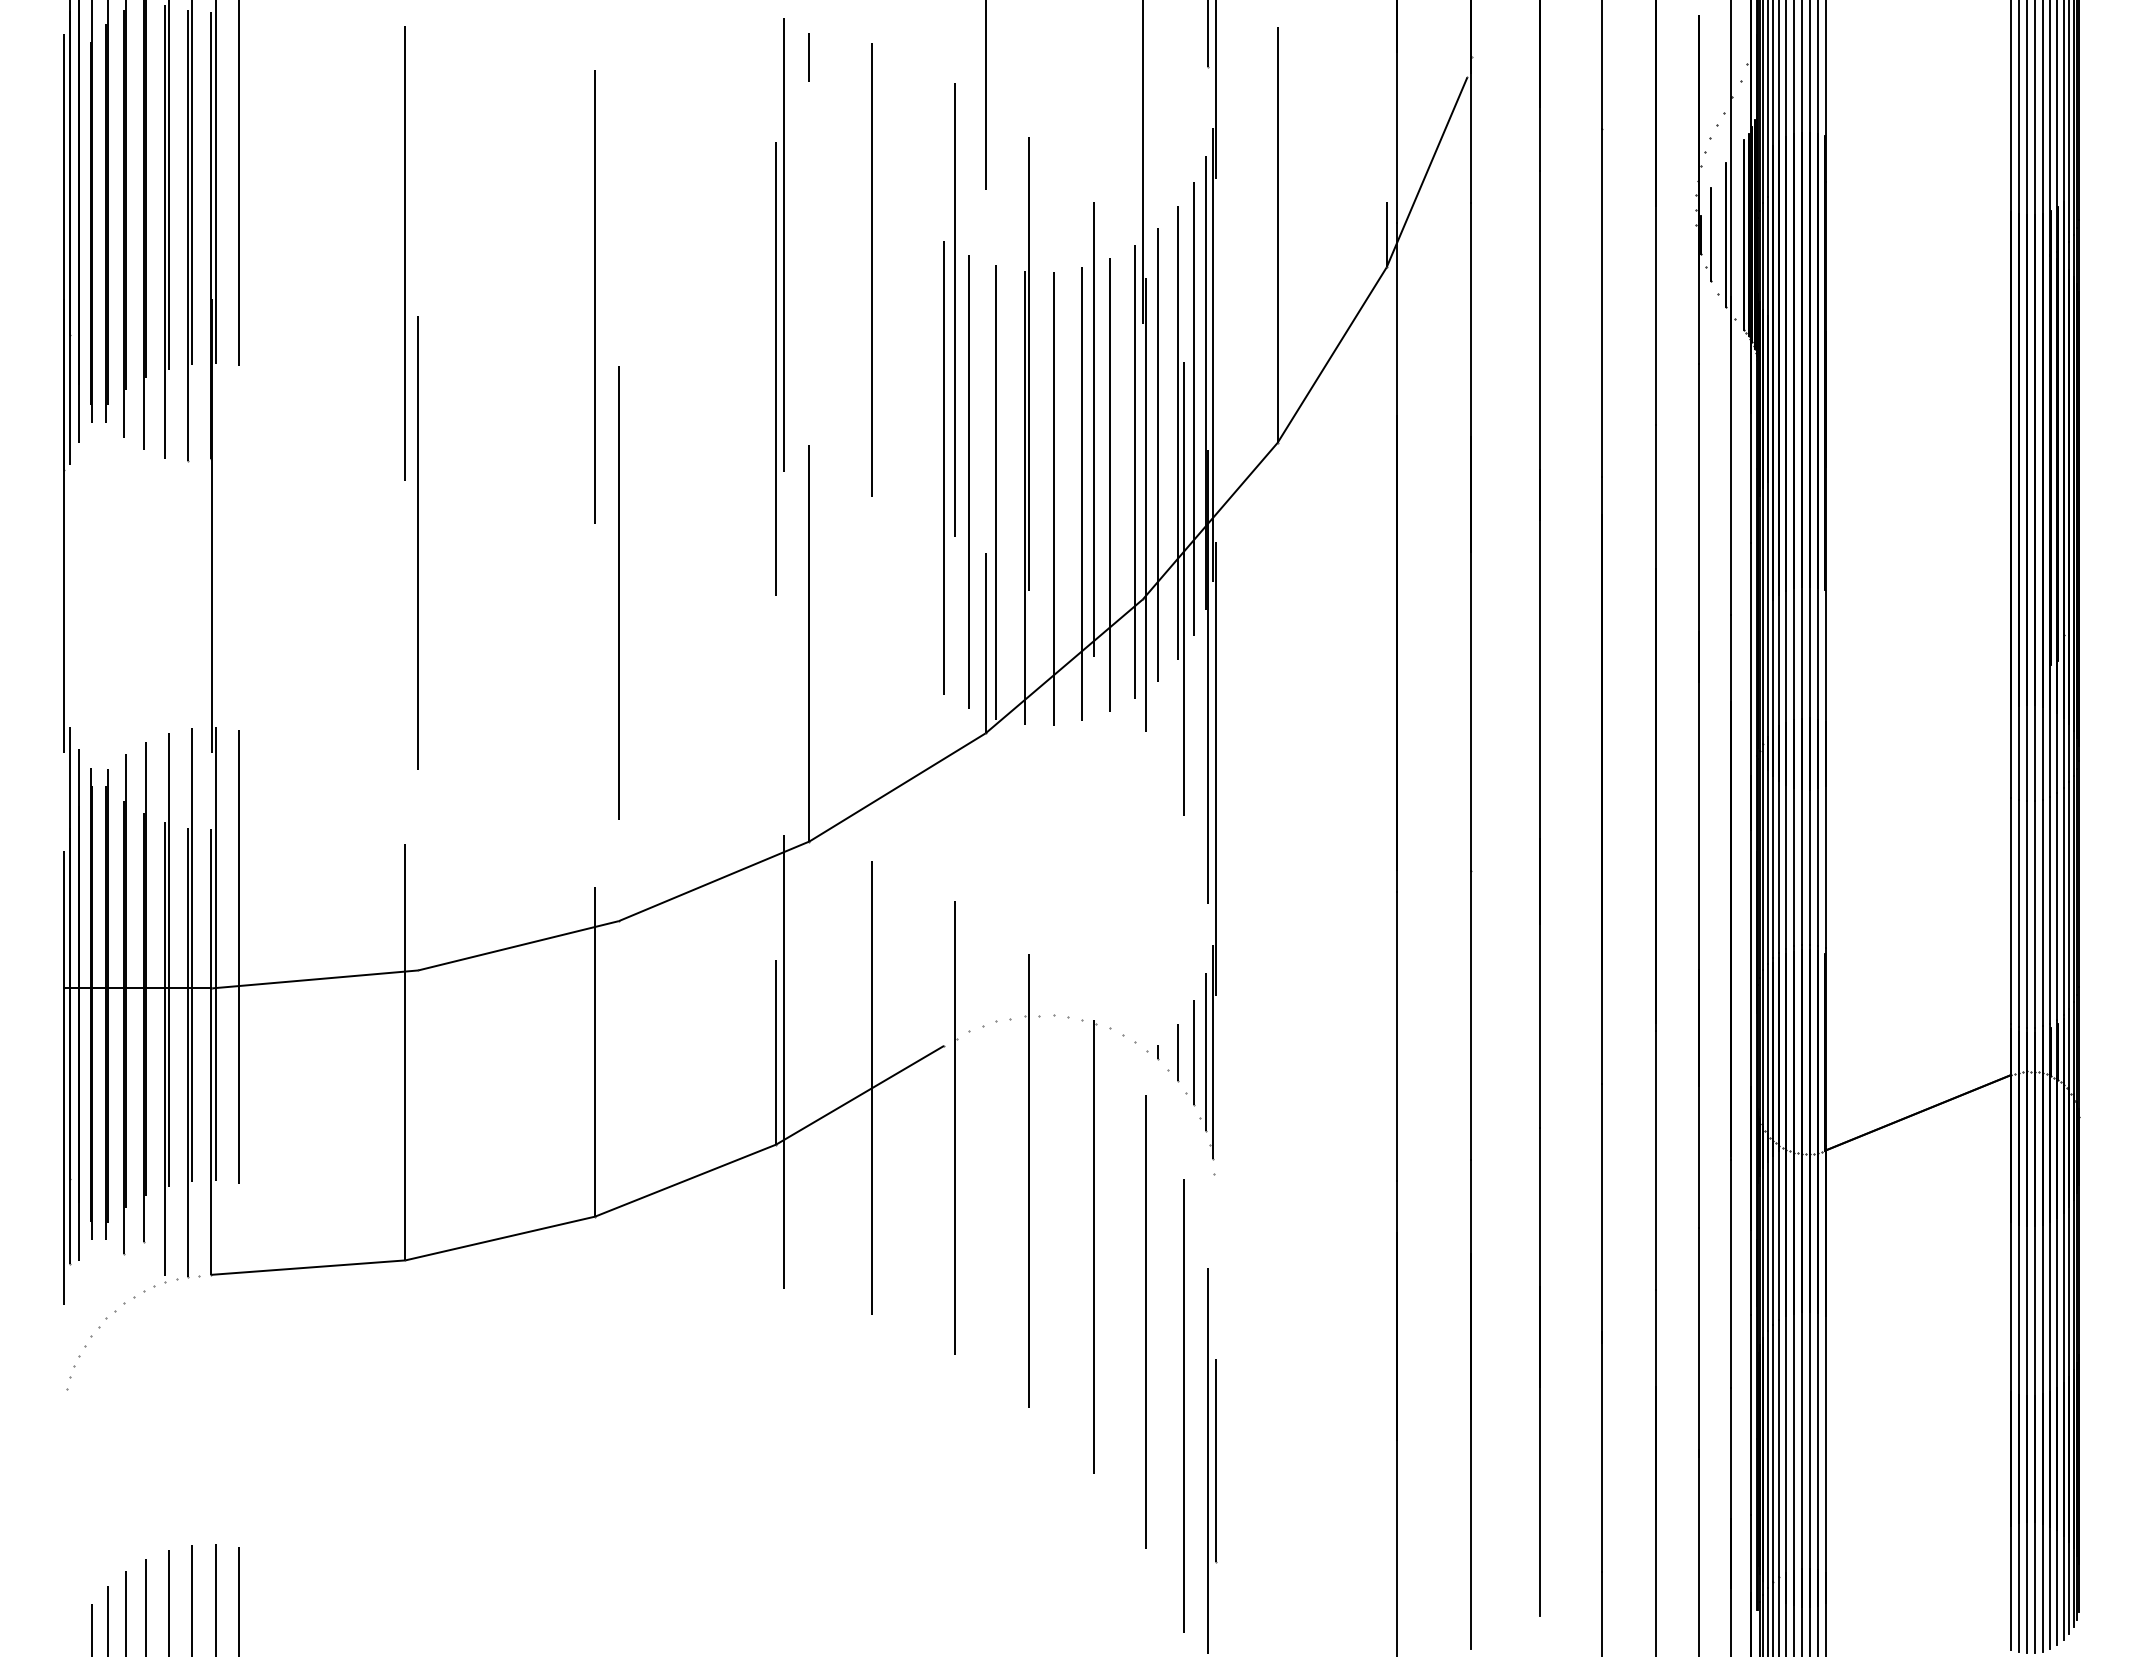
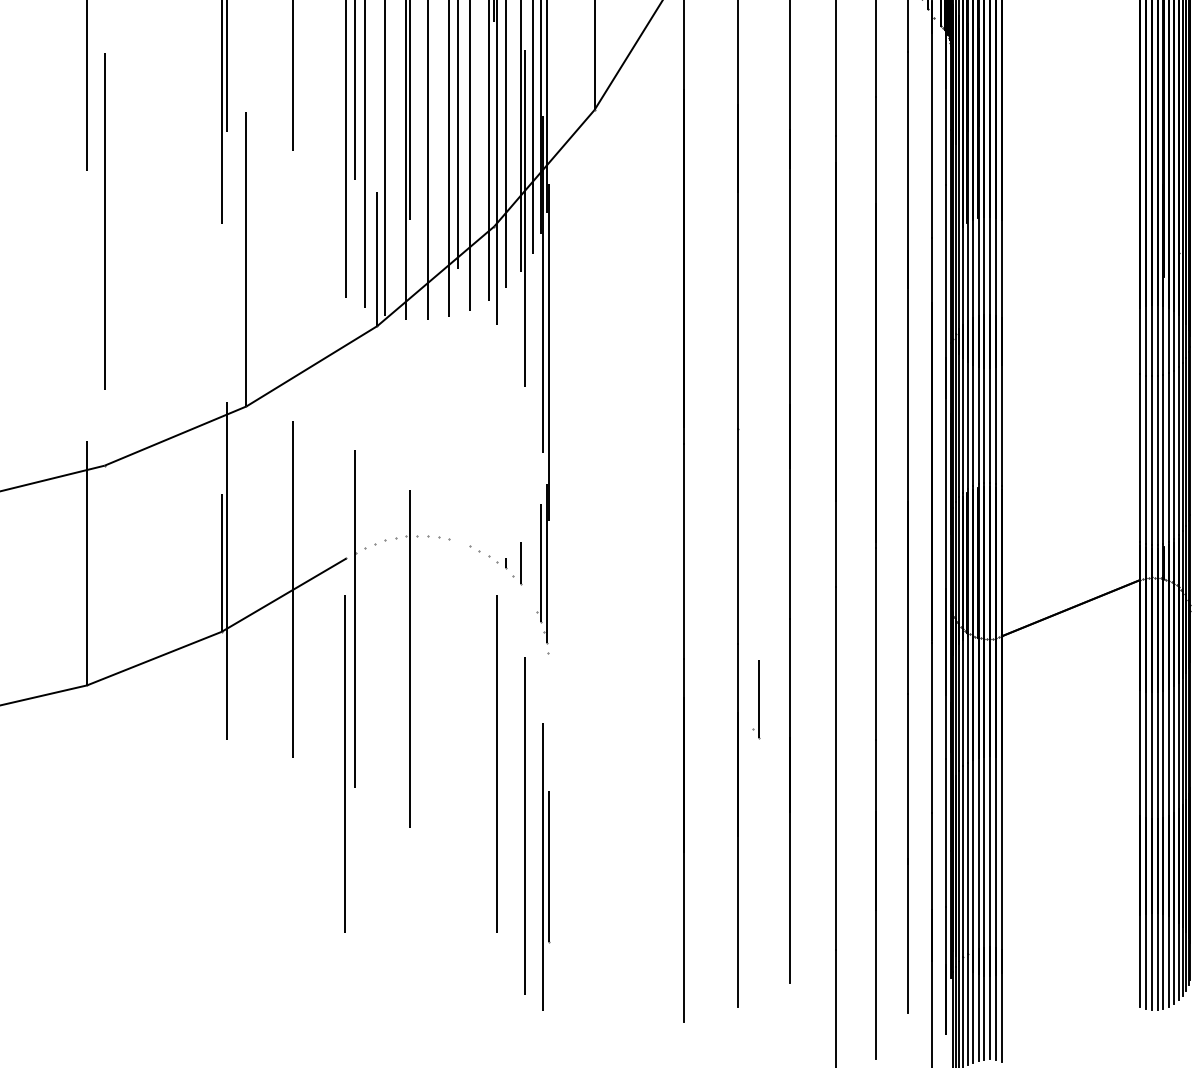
part: (1190, 1053) -> (756, 700), moved
part: (1095, 1246) -> (459, 707), removed
line: (941, 1321) -> (344, 763), added

